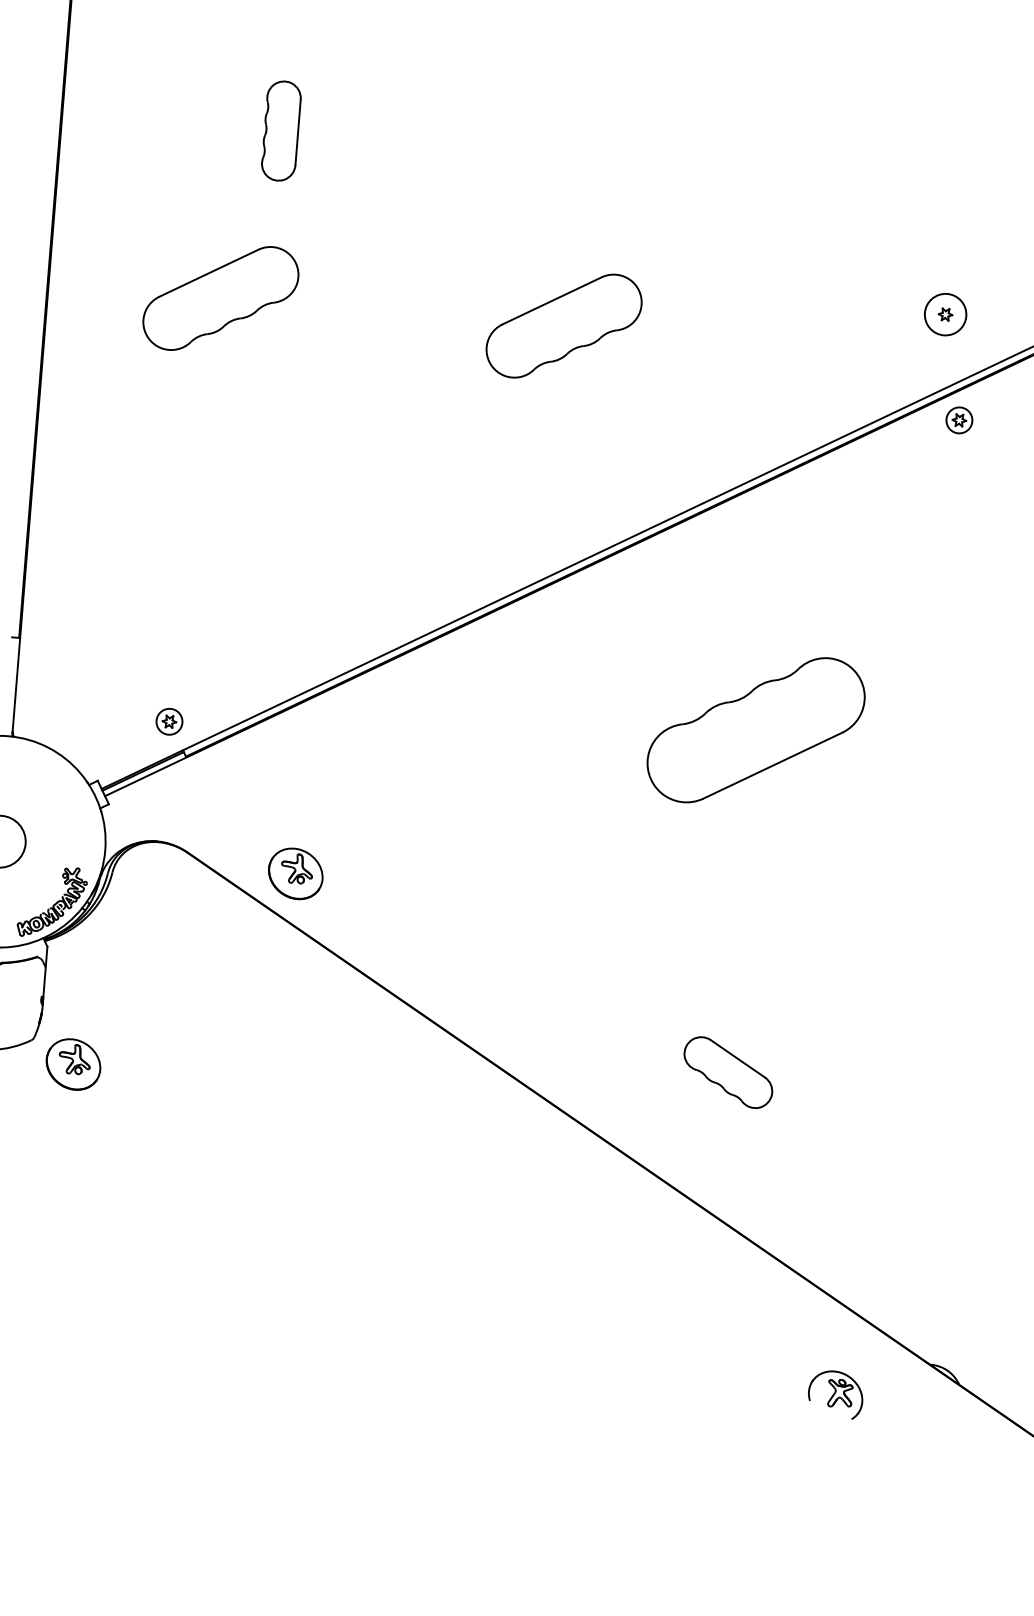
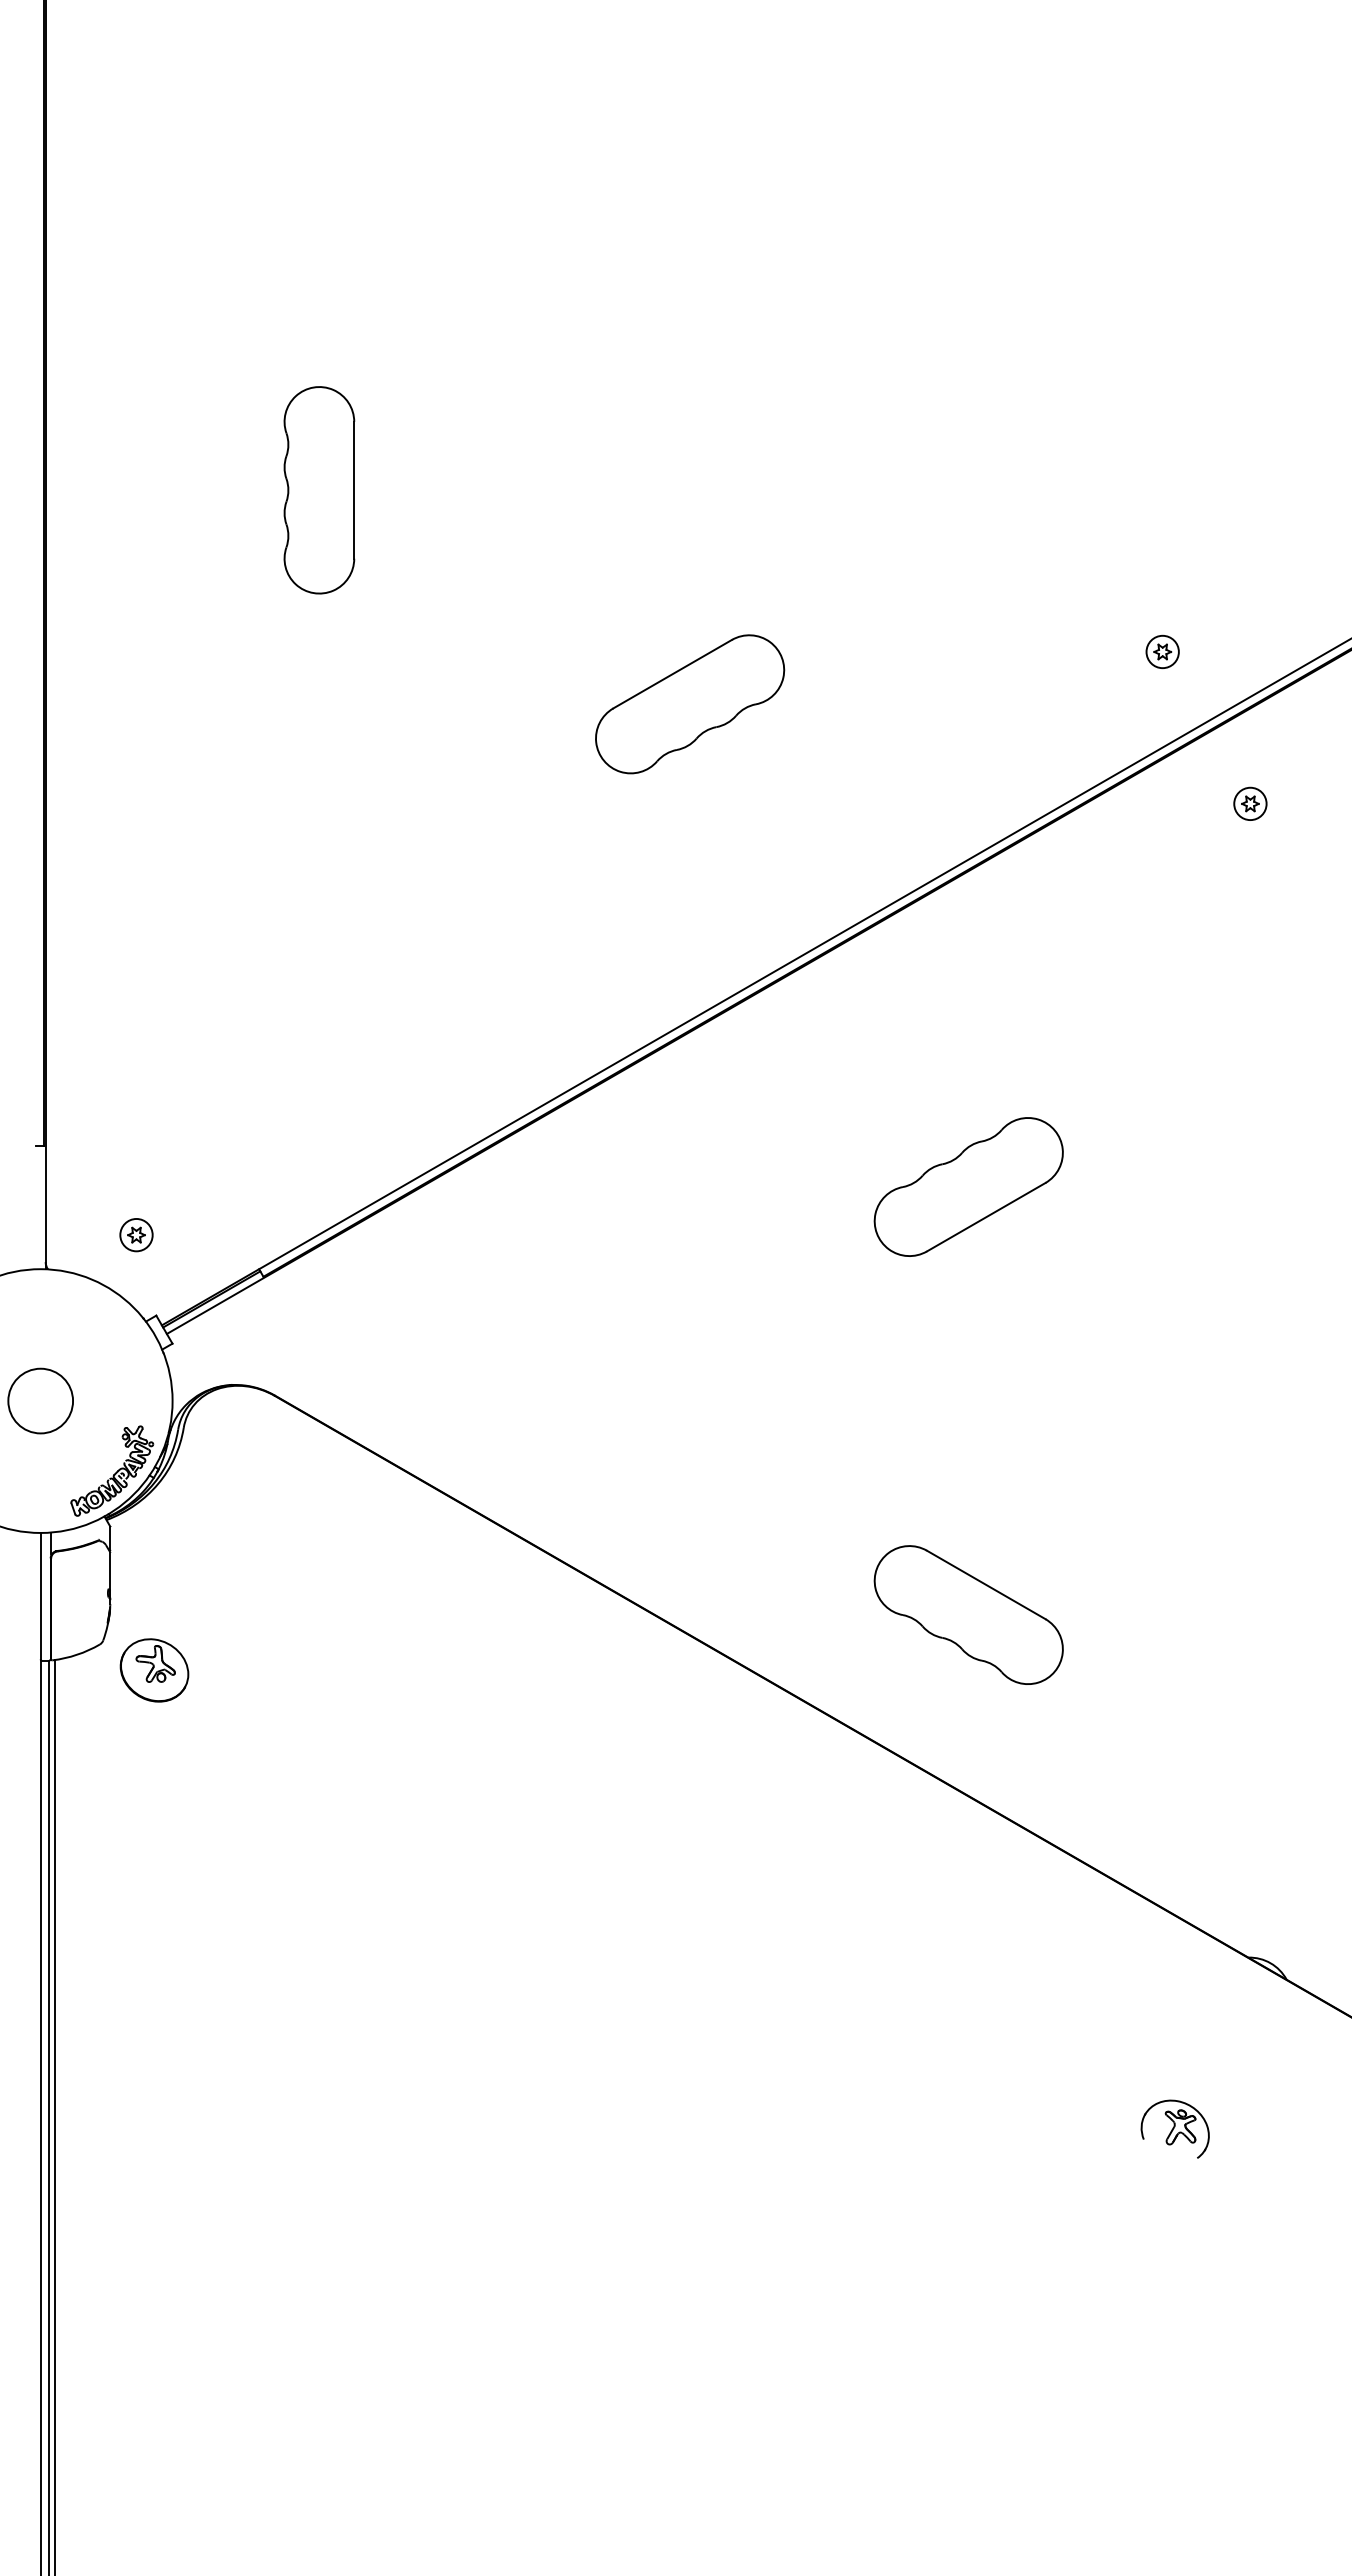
part: (281, 131) -> (319, 490), size x1.67
part: (221, 298) -> (261, 704), removed
circle: (945, 314) -> (1162, 651), size x0.62
part: (959, 420) -> (1250, 803), moved
part: (169, 722) -> (136, 1235), moved
part: (755, 729) -> (968, 1186), size x0.71
part: (295, 873) -> (411, 1411), removed
part: (728, 1072) -> (968, 1614), size x1.67
part: (835, 1394) -> (1174, 2128), moved

